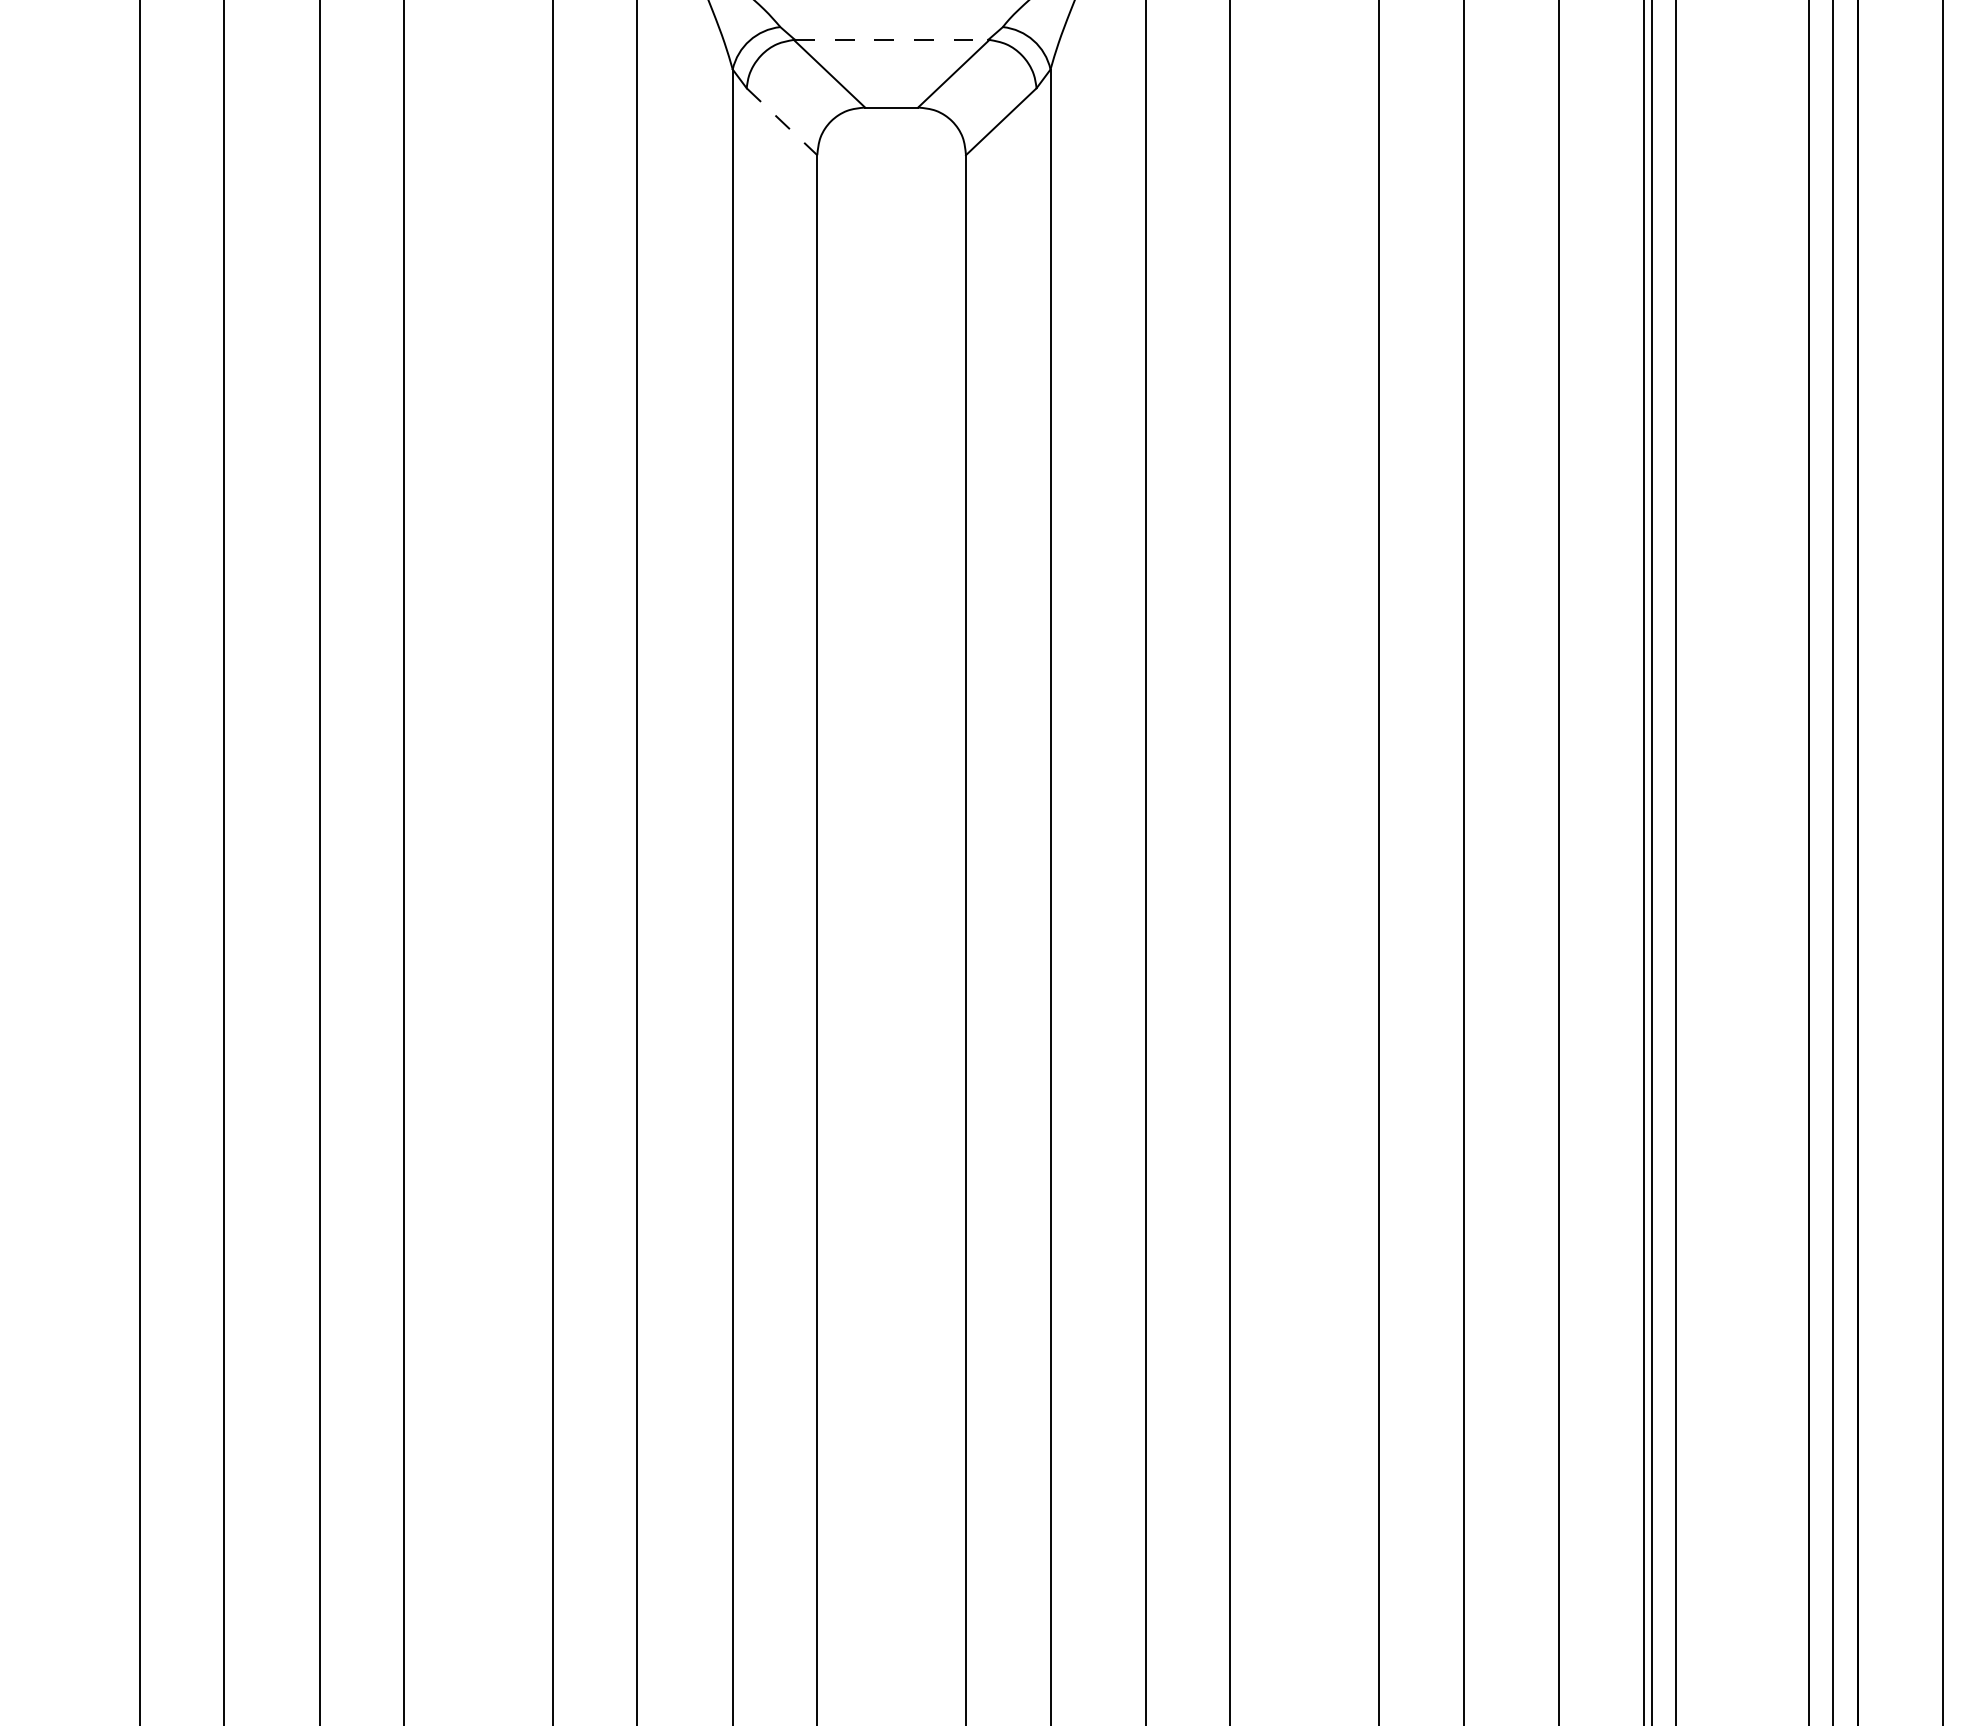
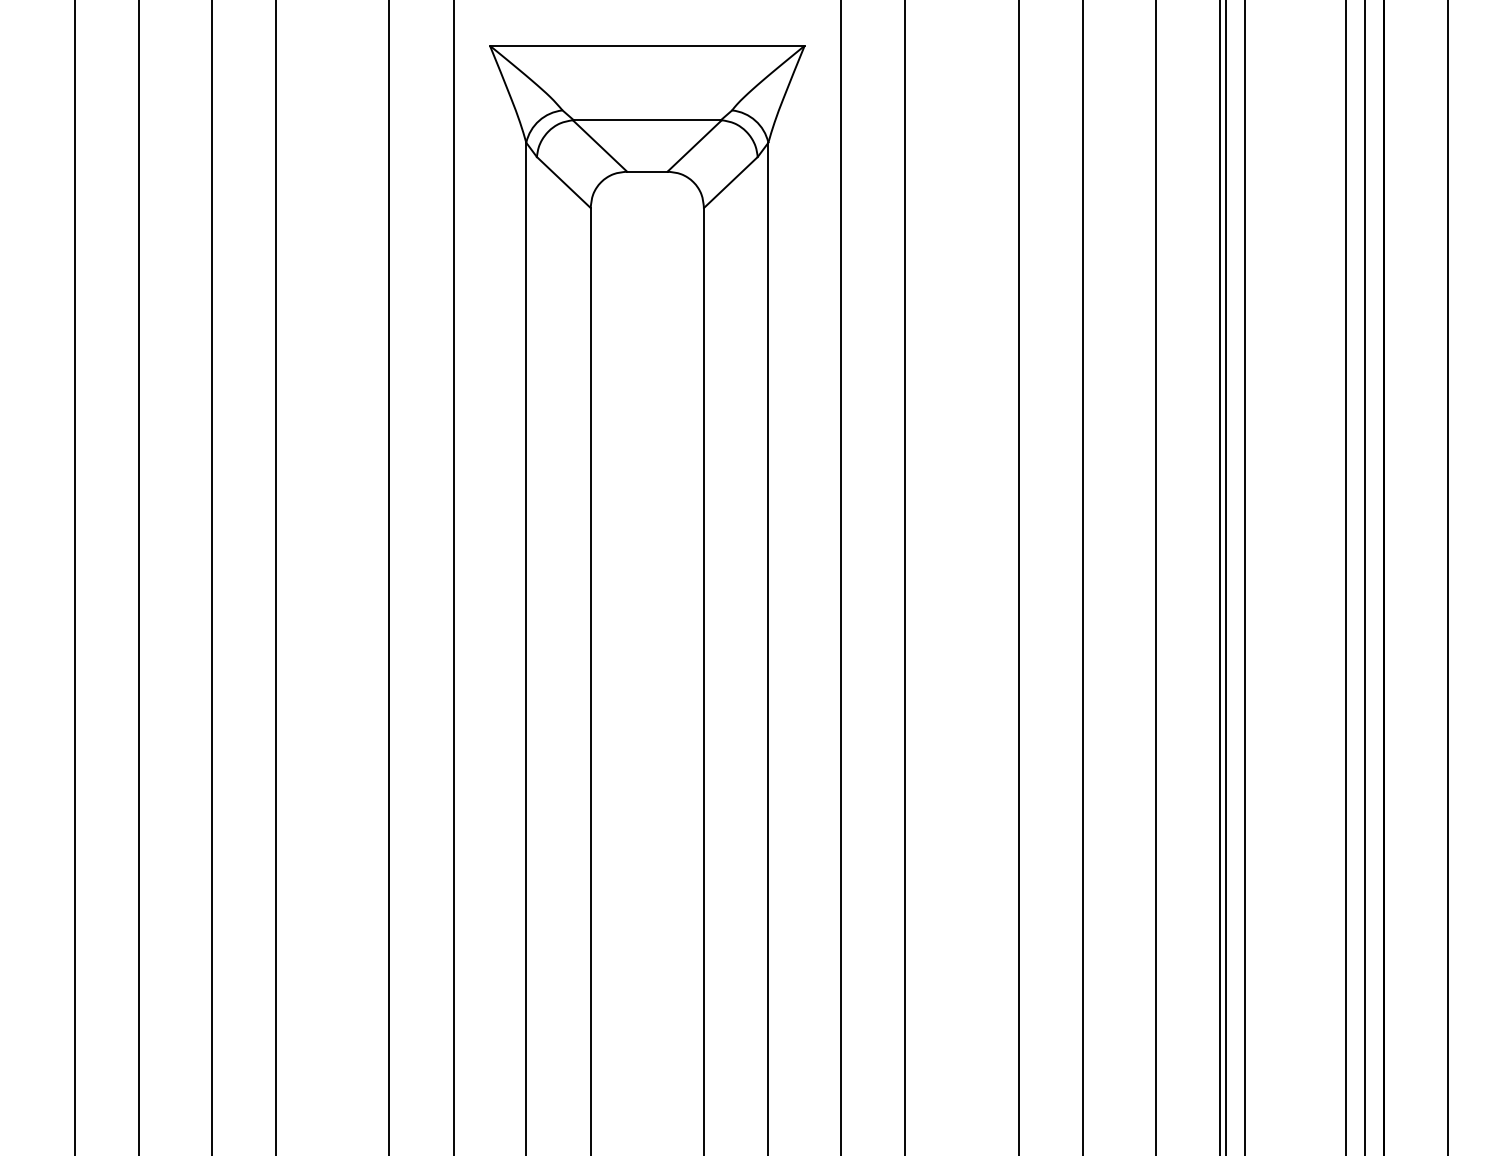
line: (891, 39) -> (647, 119), dashed -> solid
line: (781, 121) -> (563, 182), dashed -> solid

